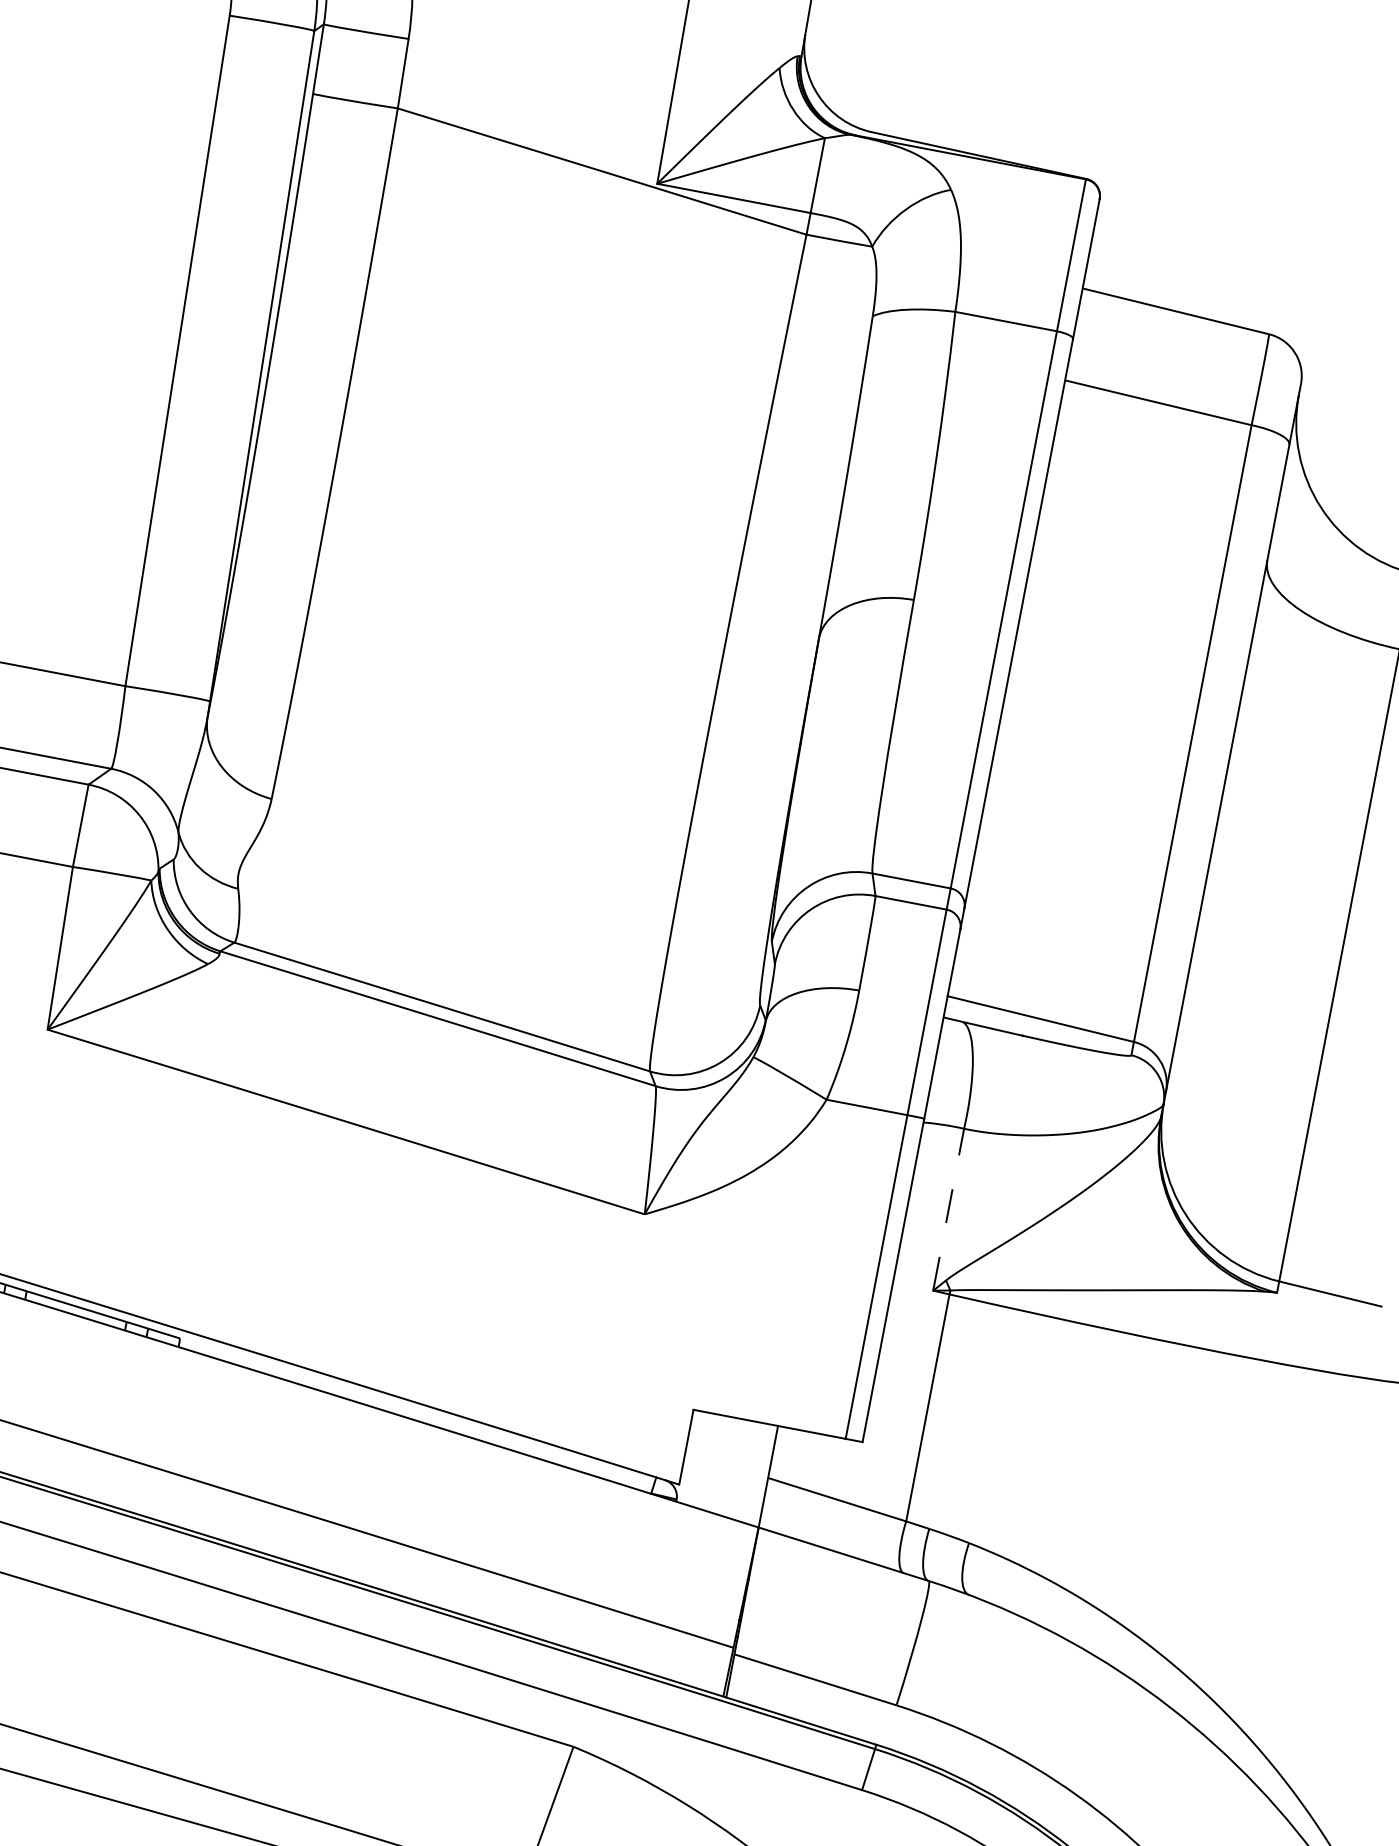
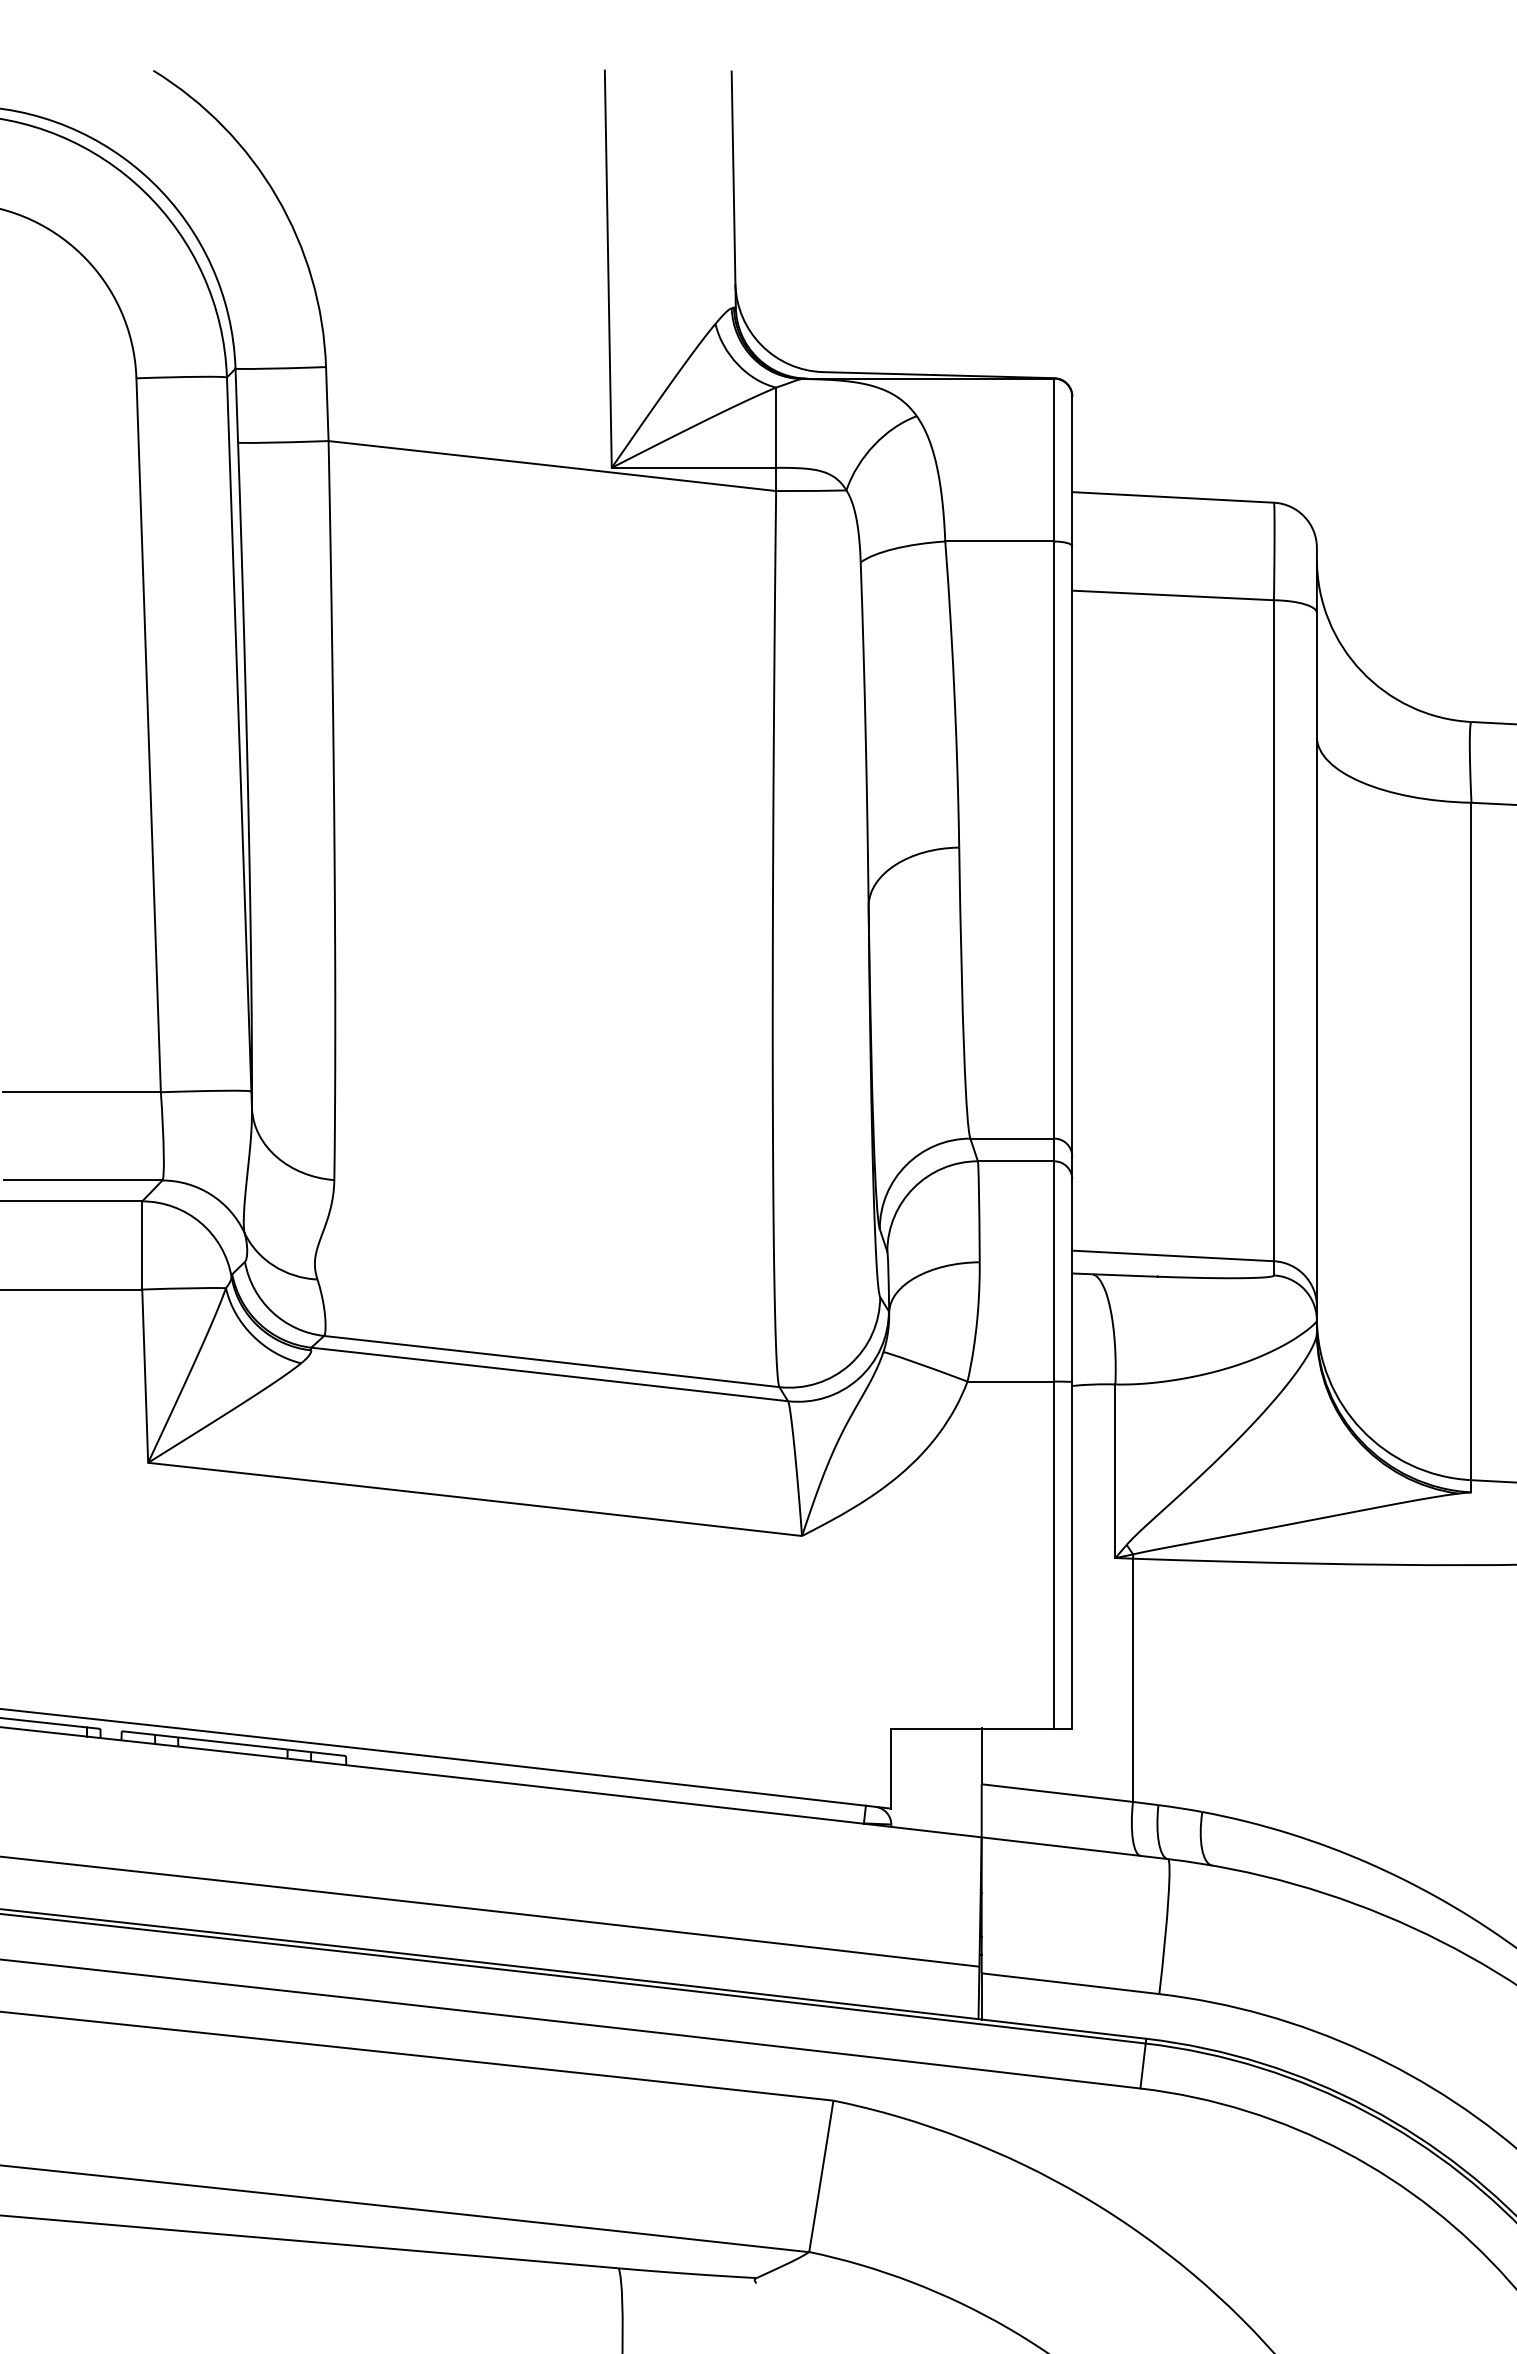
line: (948, 1209) -> (1115, 1471), dashed -> solid

